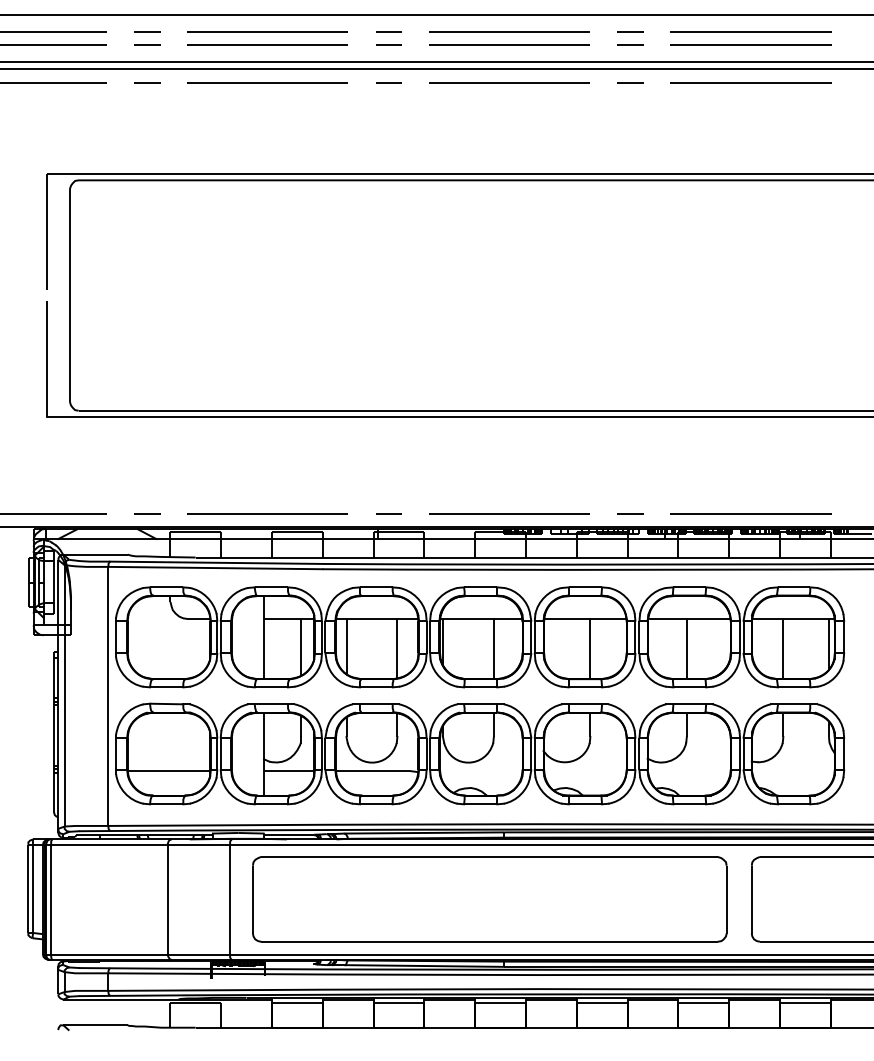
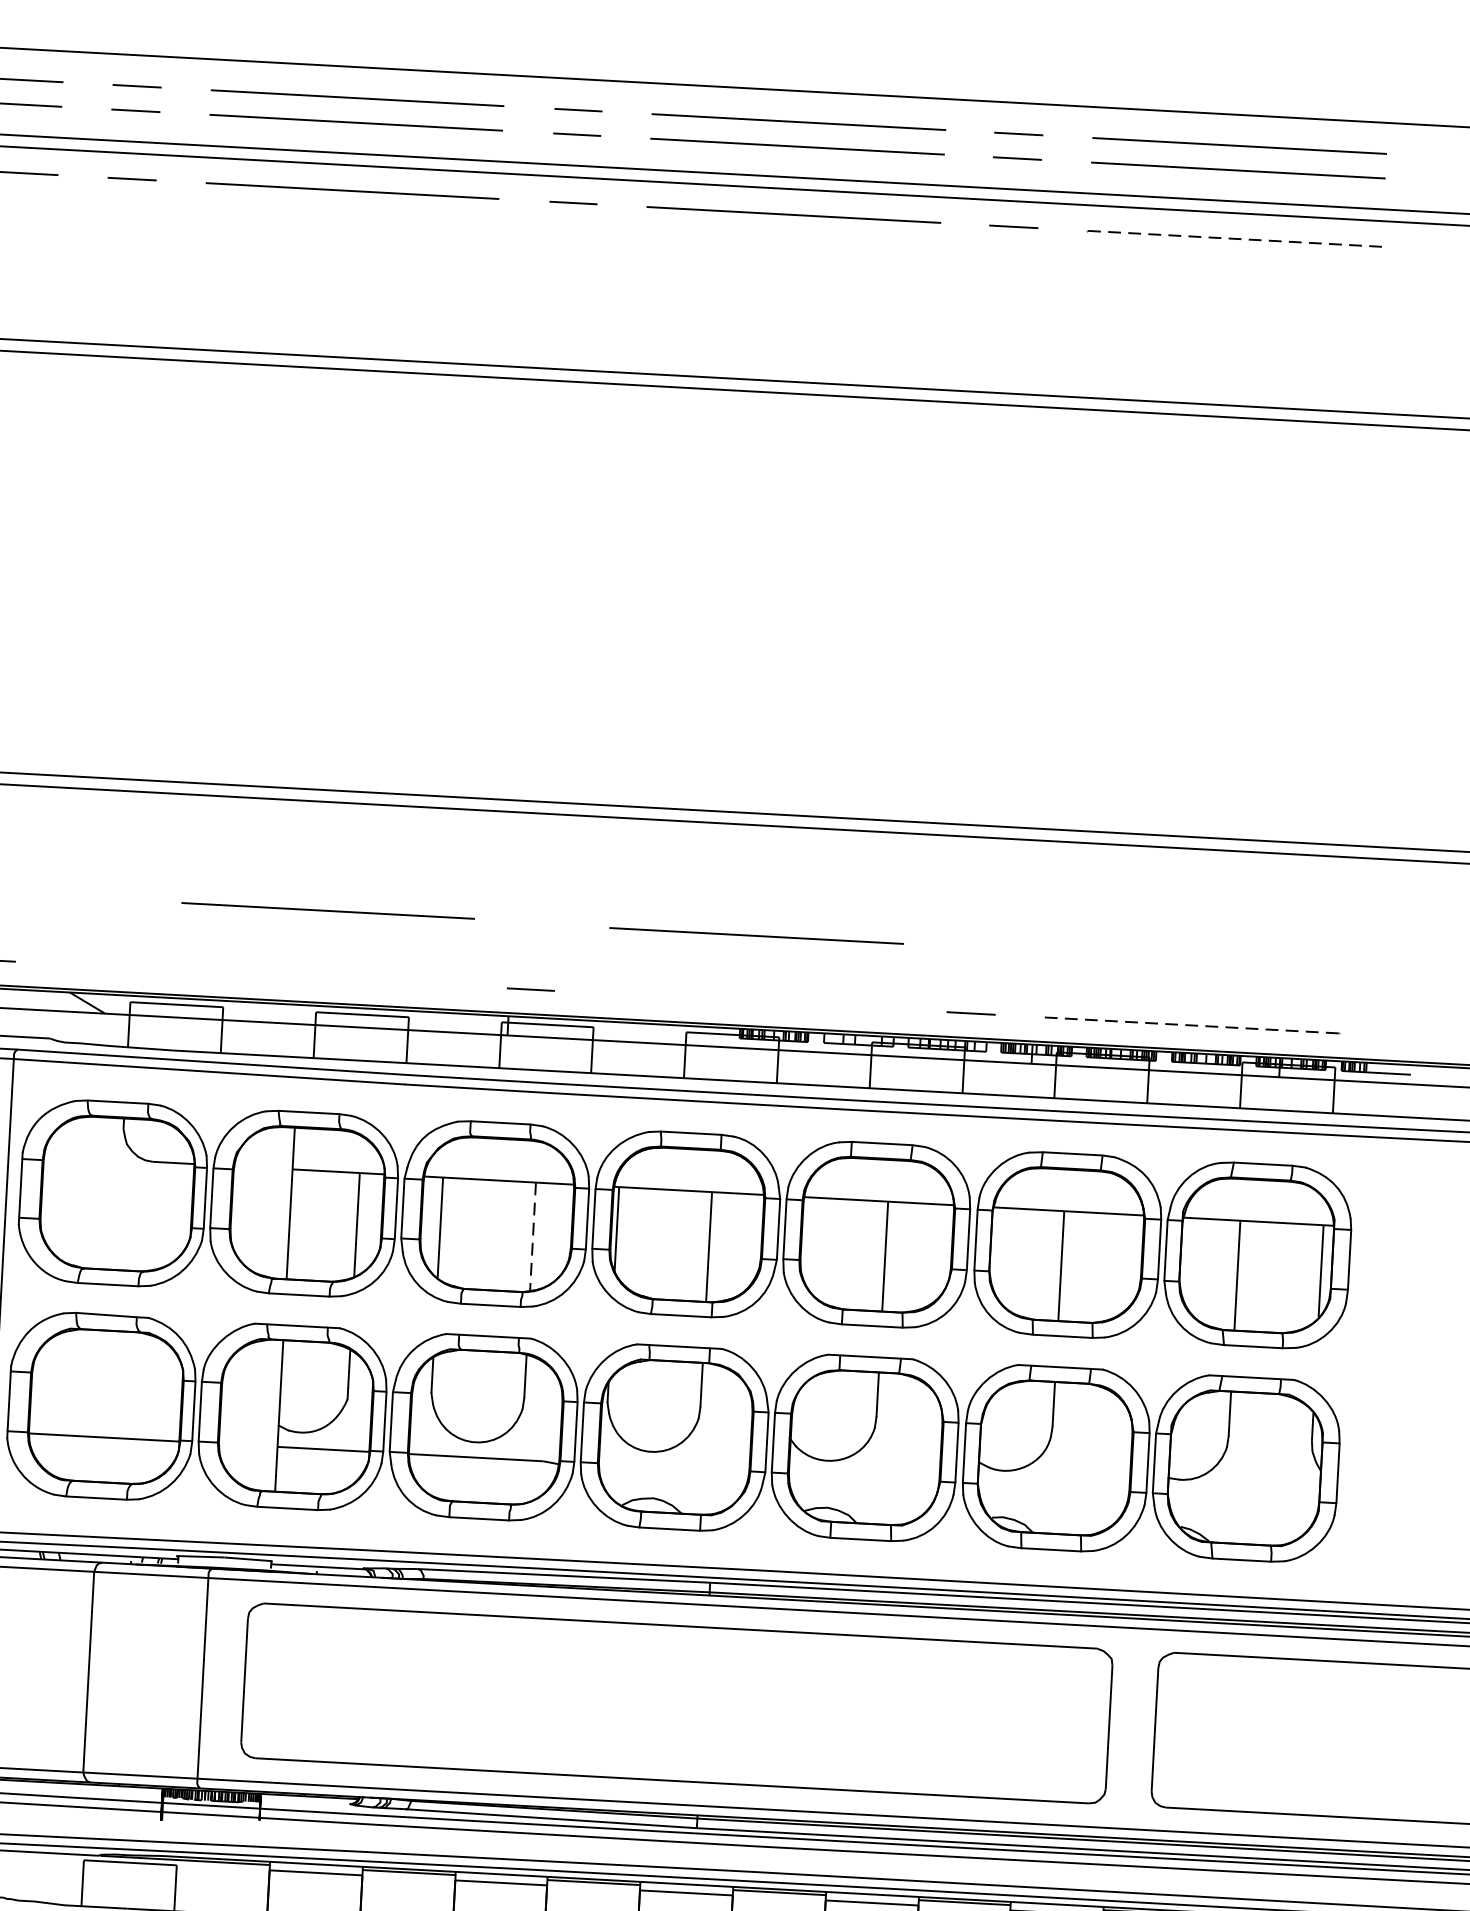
line: (750, 82) -> (1233, 238), solid -> dashed
line: (147, 513) -> (90, 965), removed
line: (267, 513) -> (327, 910), moved
line: (509, 513) -> (756, 935), moved
line: (752, 513) -> (1194, 1025), solid -> dashed
line: (397, 649) -> (533, 1238), solid -> dashed

